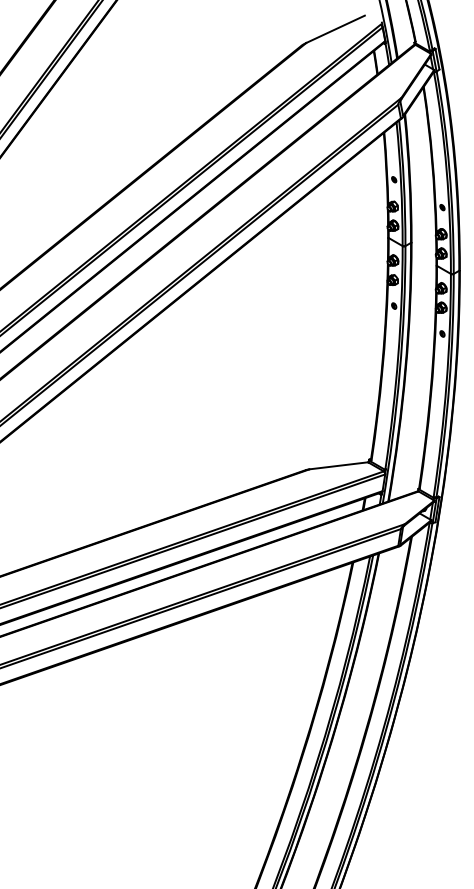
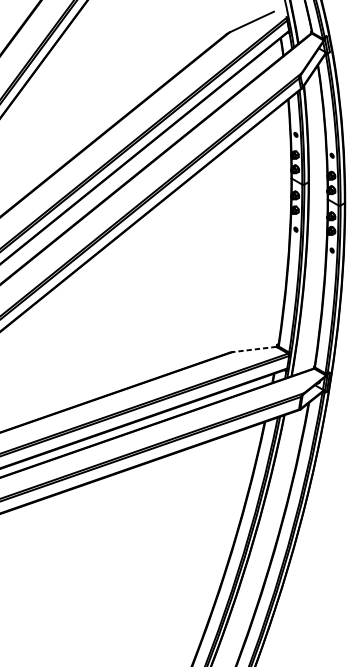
line: (338, 465) -> (254, 349), solid -> dashed

